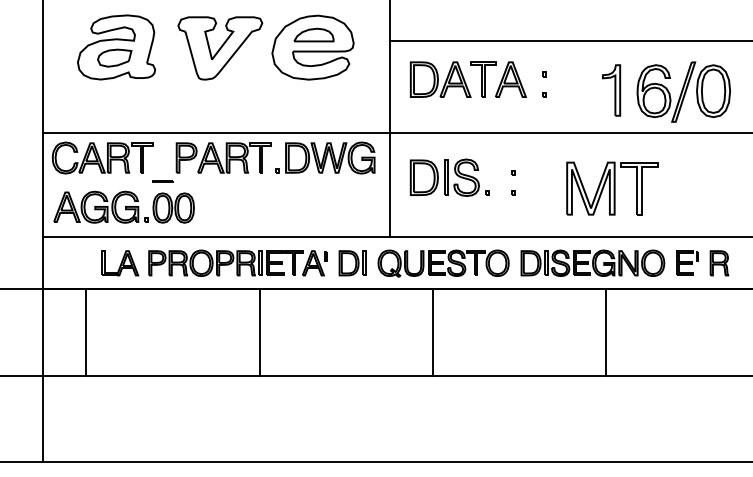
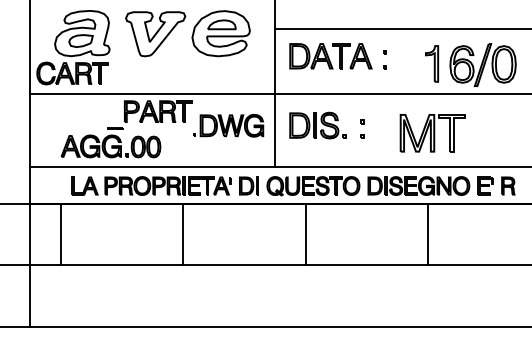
part: (102, 157) -> (72, 73), moved
part: (325, 157) -> (228, 125), moved
part: (123, 206) -> (110, 145), moved

